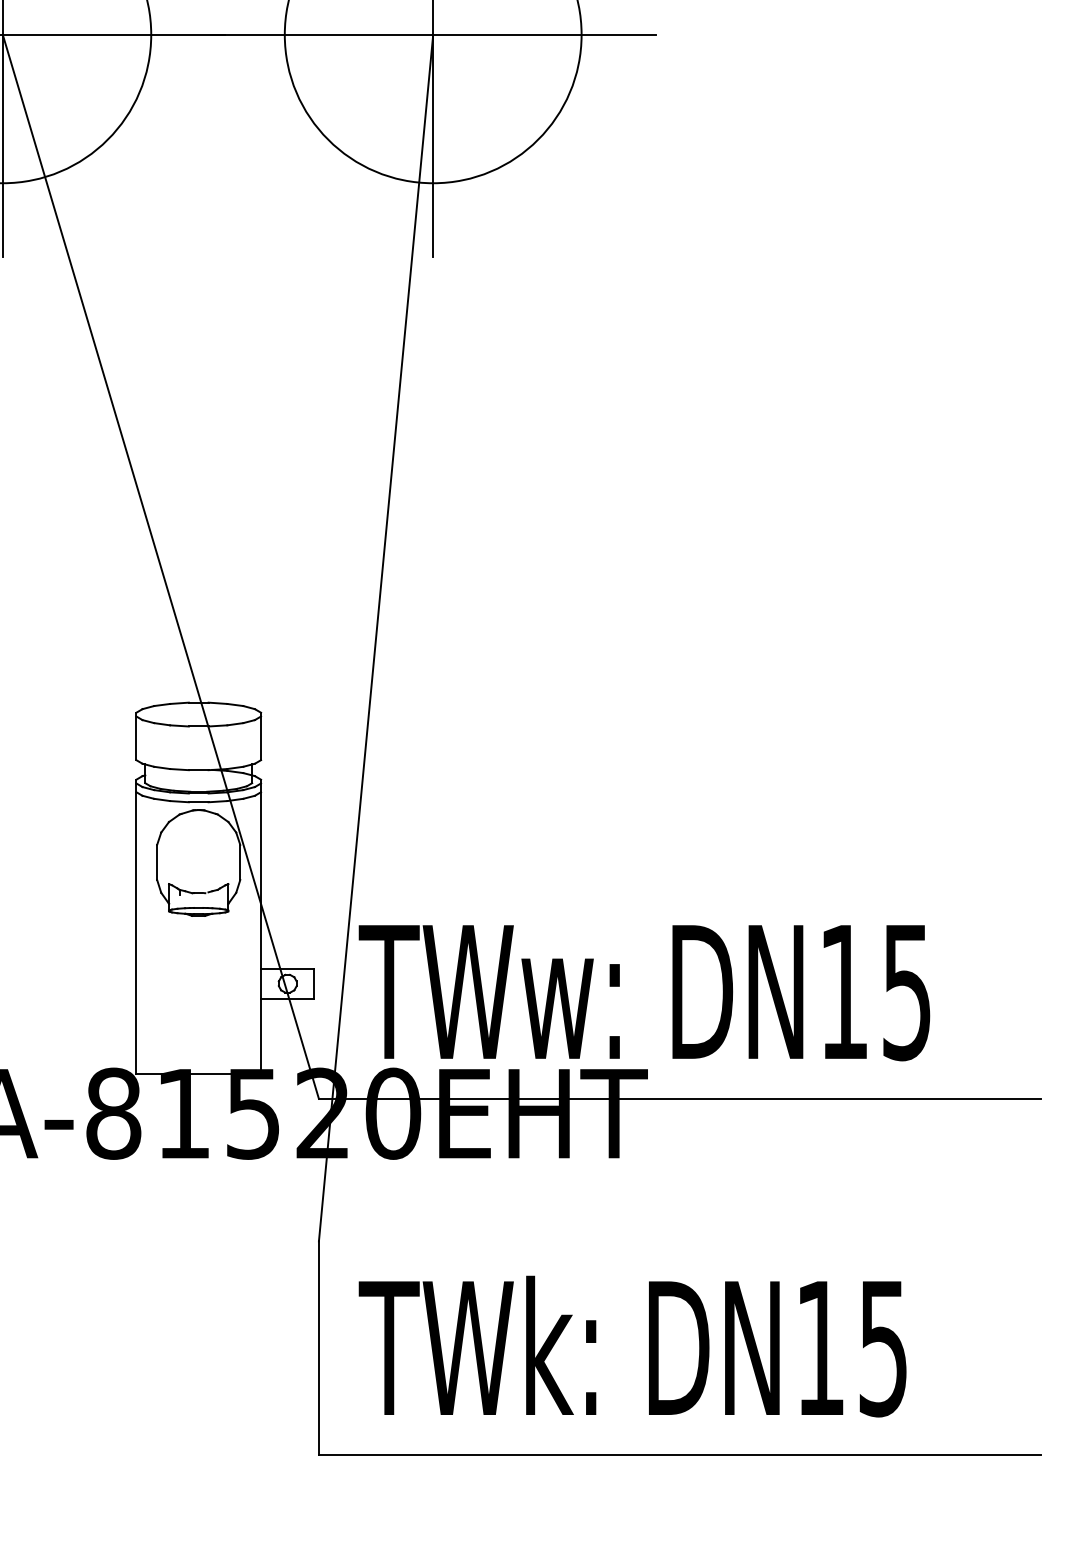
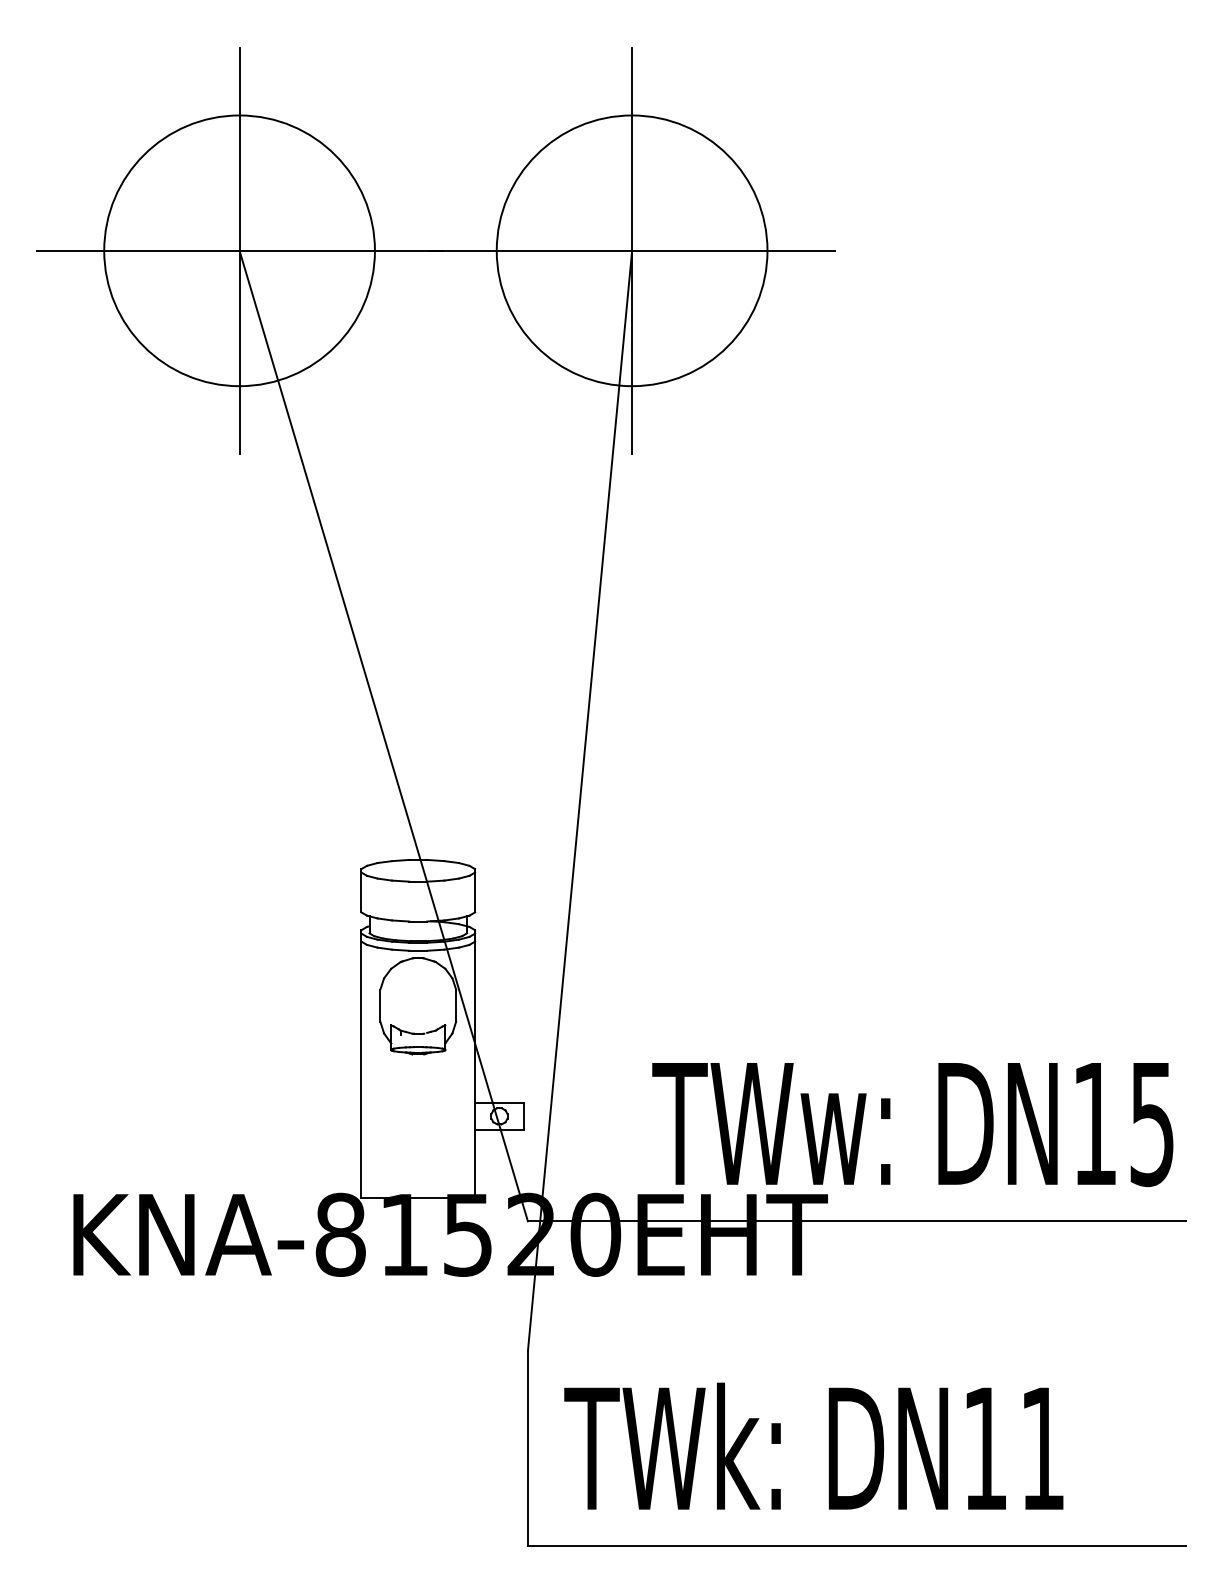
text: (644, 993) -> (912, 1125), moved
text: (883, 1349) -> (1042, 1449), DN15 -> DN11

